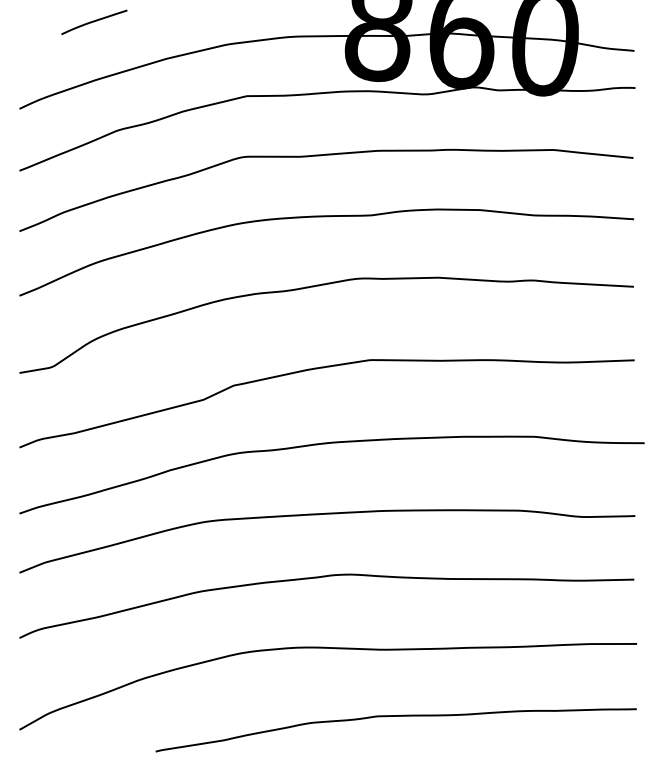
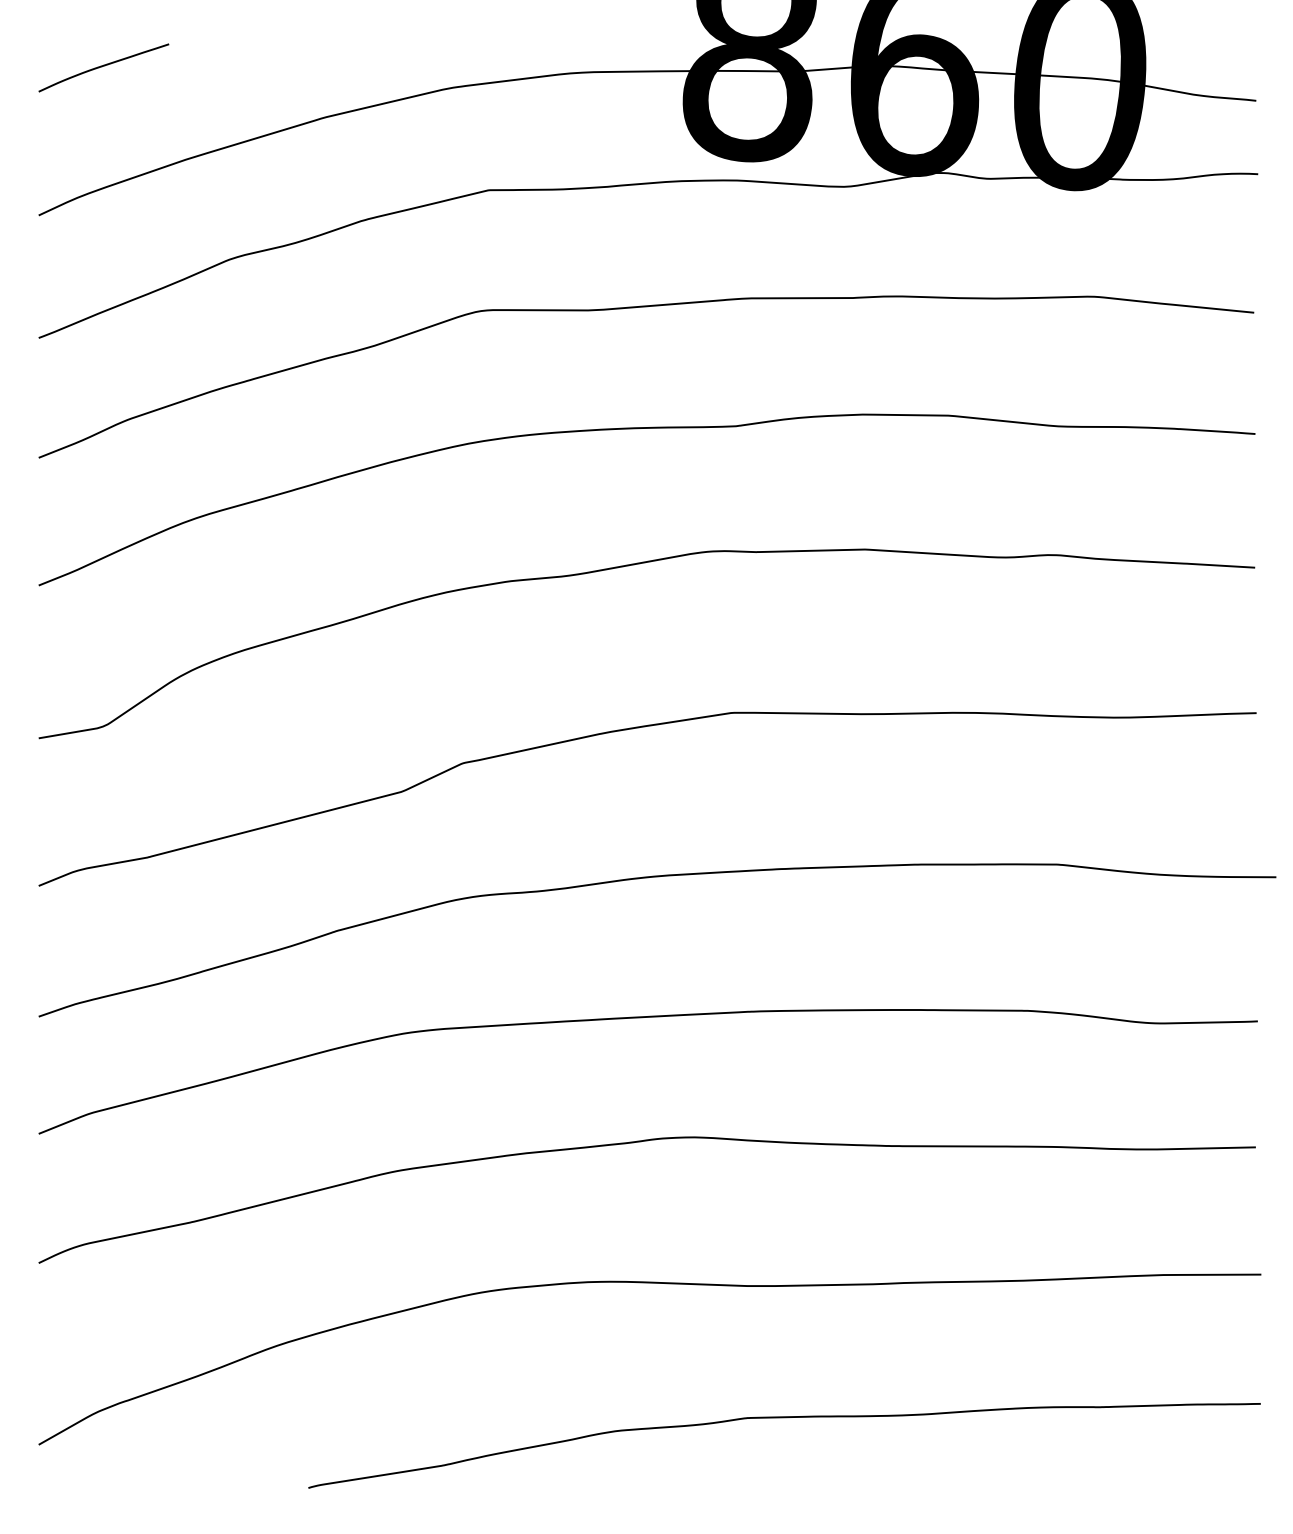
curve: (94, 21) -> (104, 66), moved

